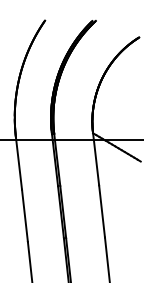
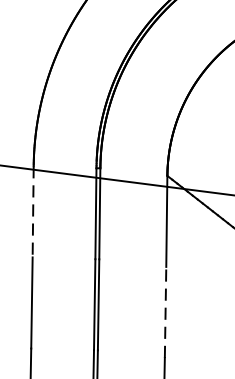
line: (19, 164) -> (33, 213), solid -> dashed
line: (102, 210) -> (166, 310), solid -> dashed

